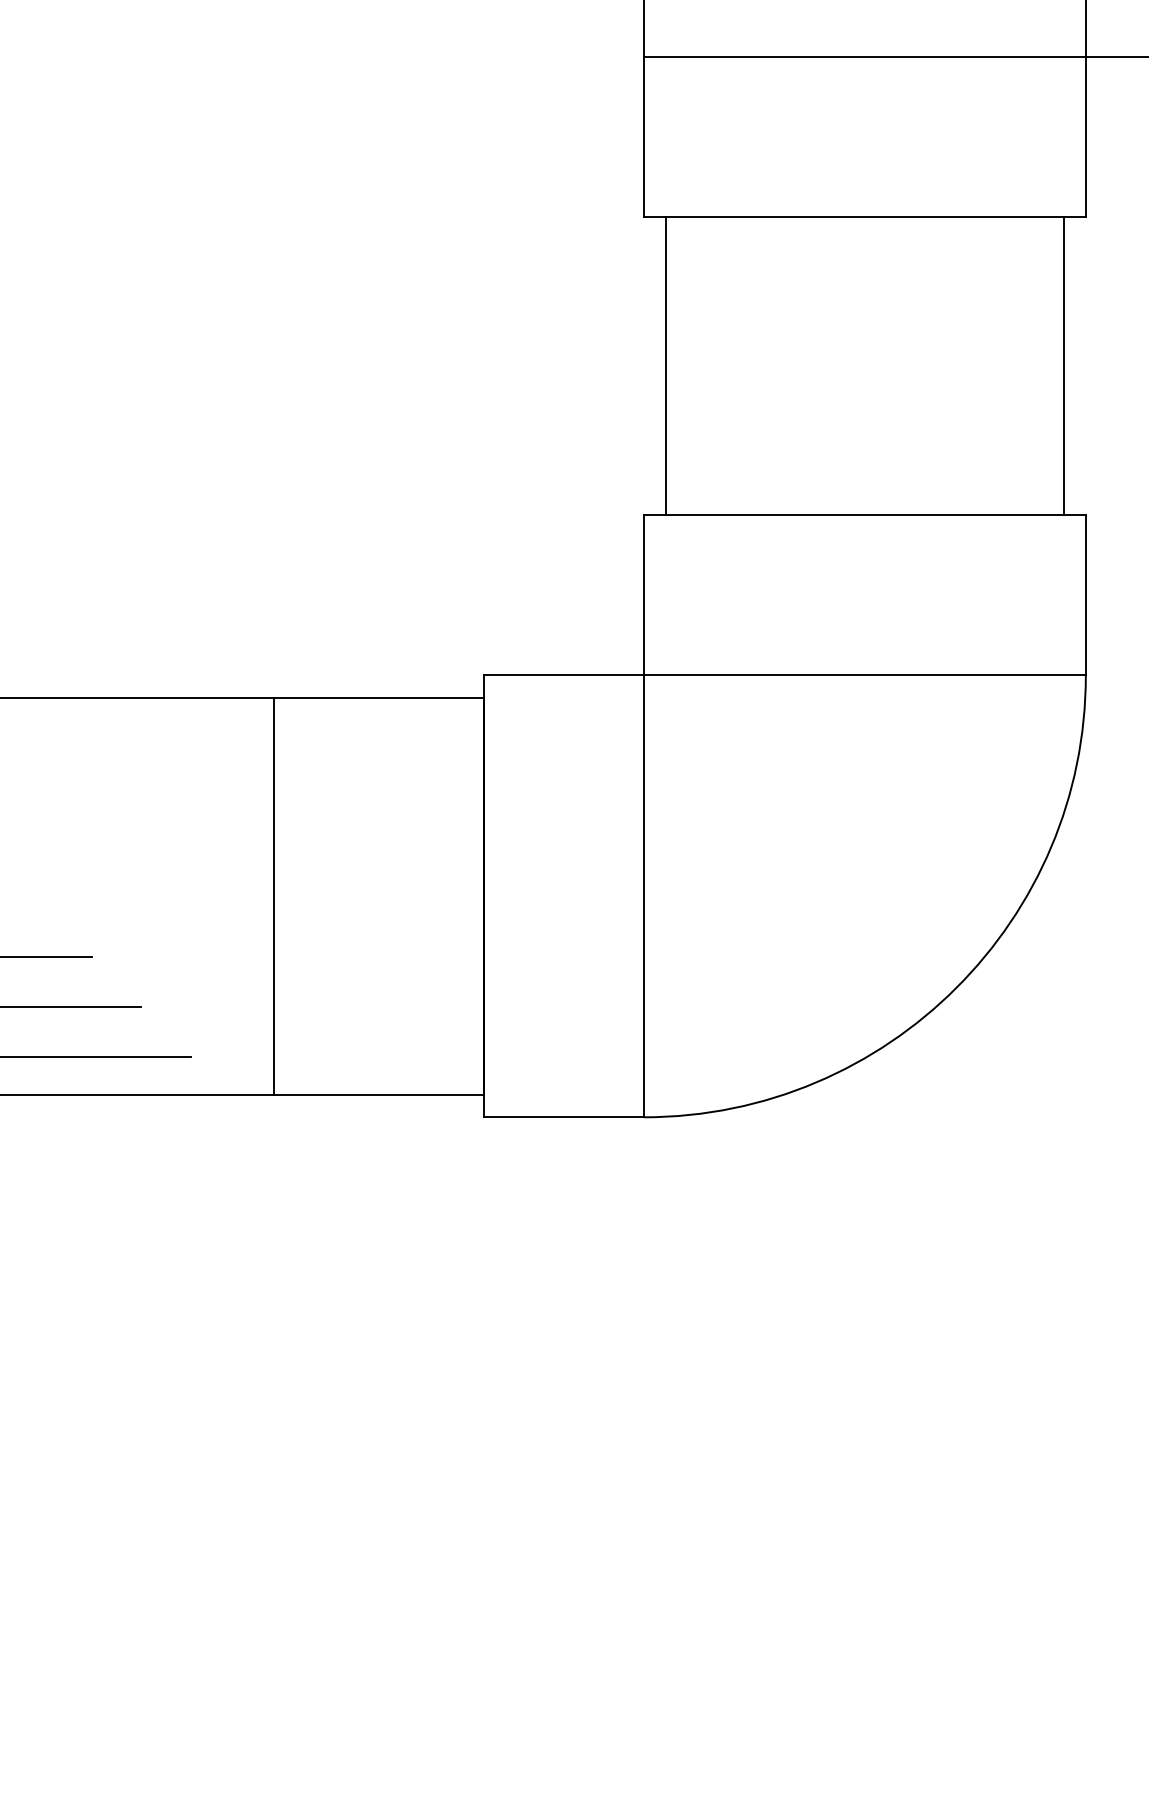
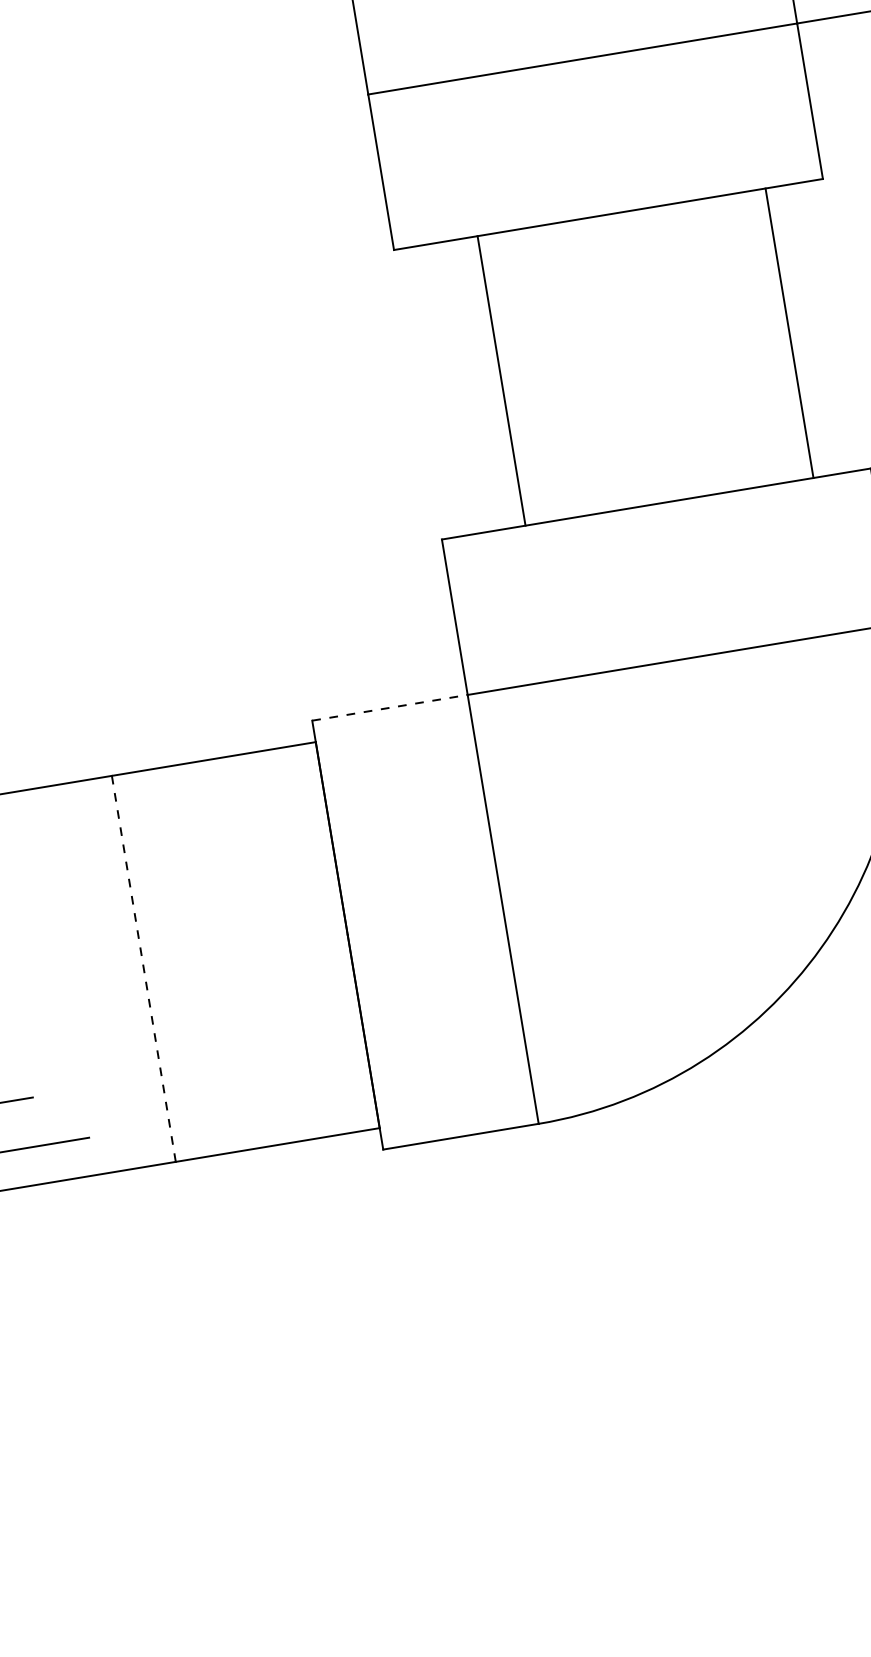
line: (666, 366) -> (501, 381), moved
line: (1063, 366) -> (789, 333), moved
line: (564, 675) -> (390, 707), solid -> dashed
line: (273, 896) -> (143, 969), solid -> dashed

